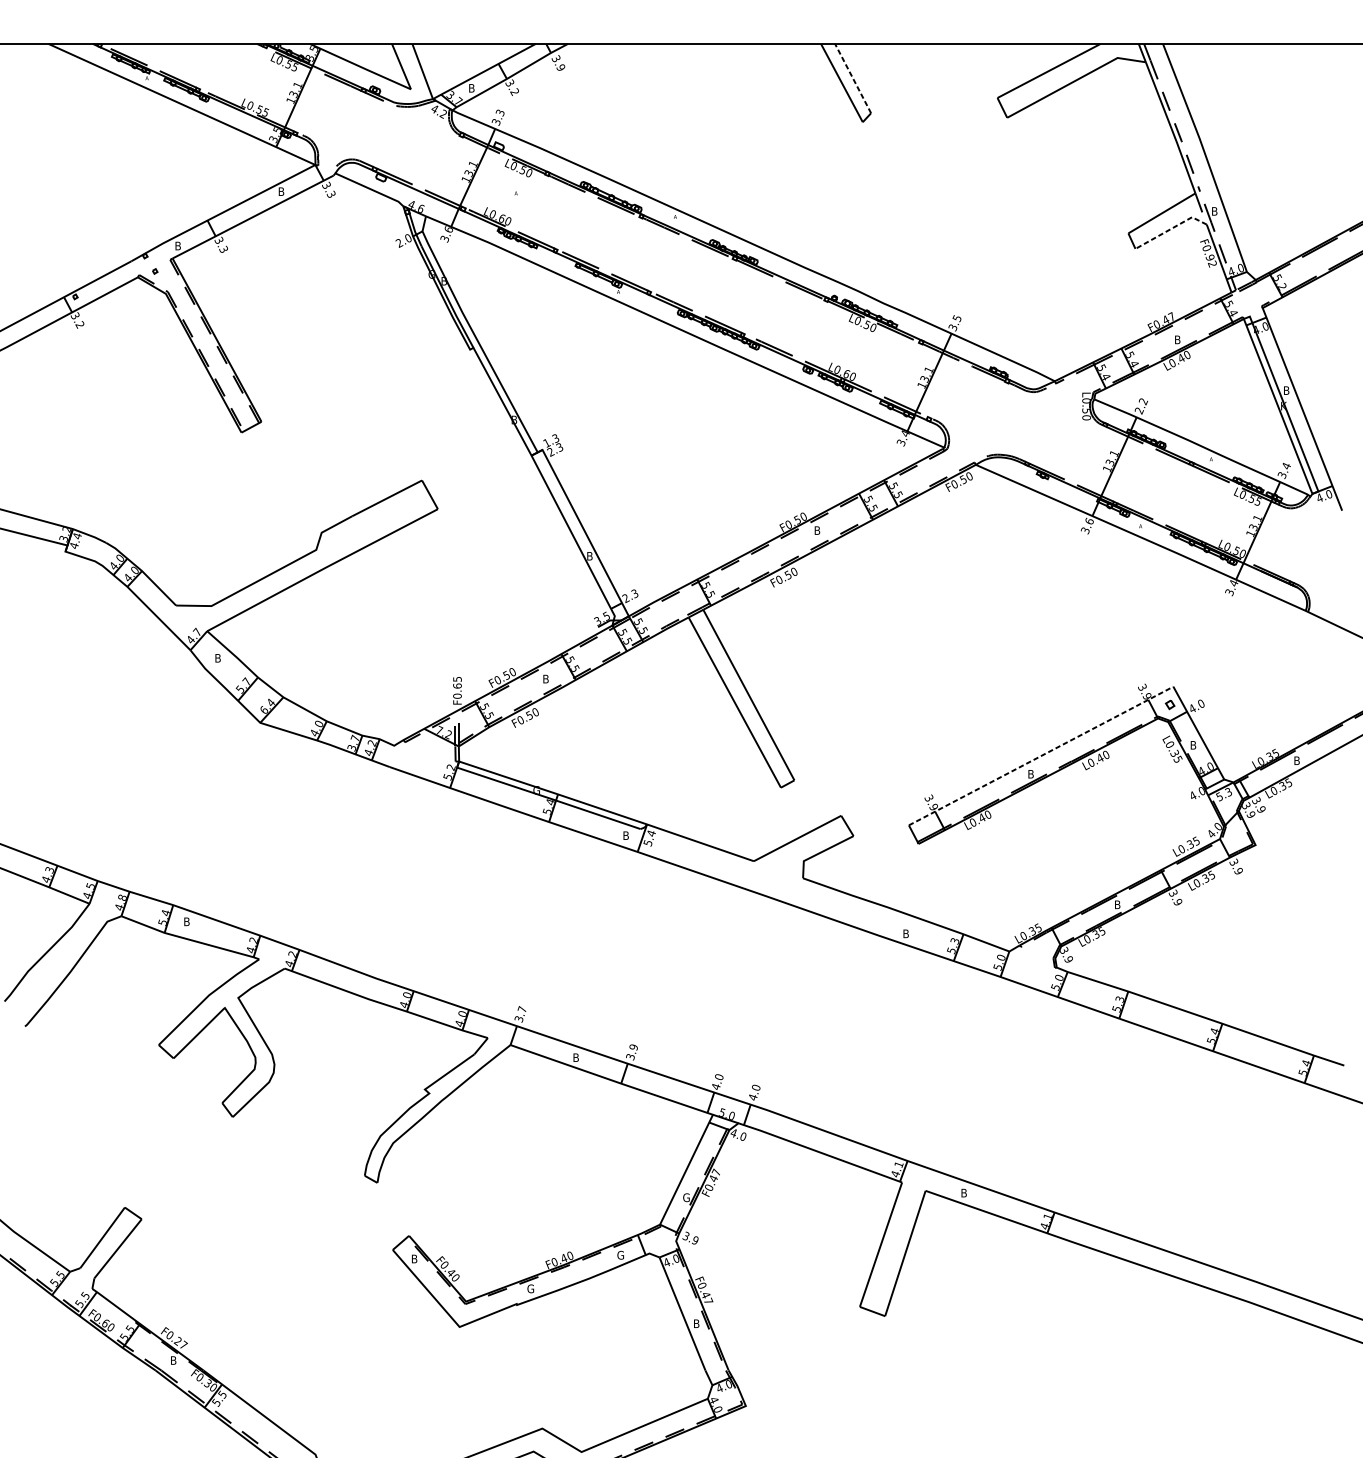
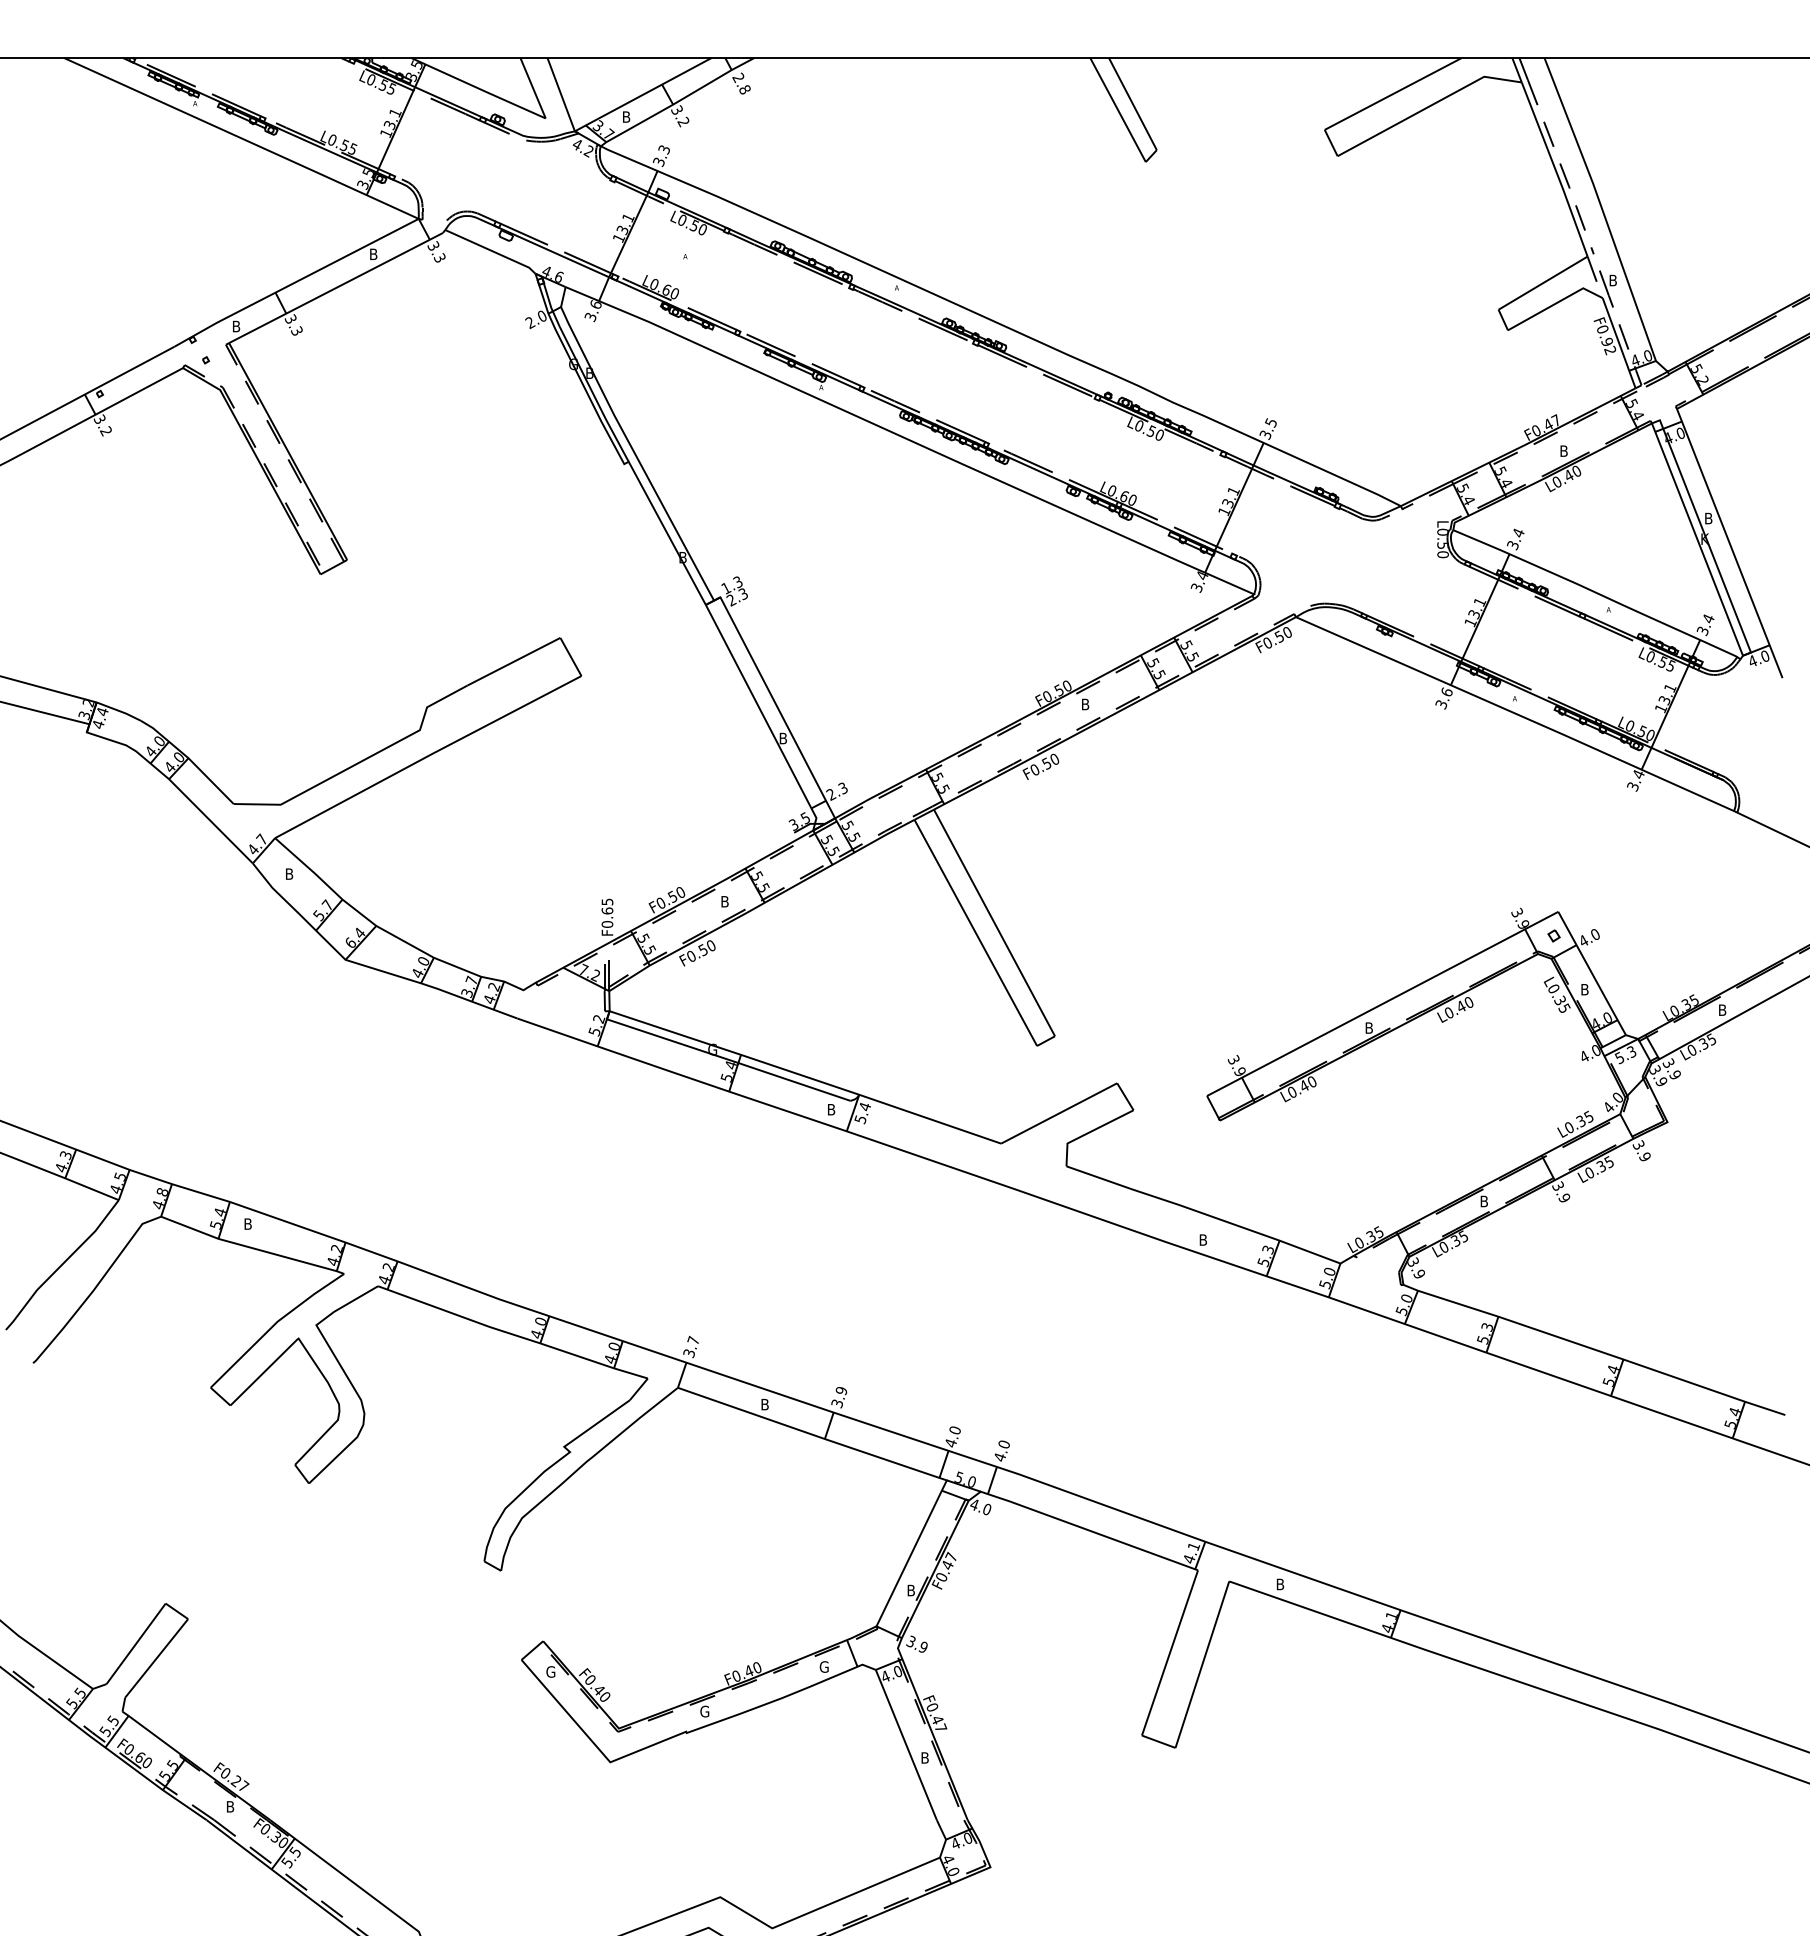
text: (558, 63) -> (741, 83), 3.9 -> 2.8
line: (852, 78) -> (1132, 104), dashed -> solid
line: (1171, 228) -> (1555, 303), dashed -> solid
text: (1141, 406) -> (1515, 539), 2.2 -> 3.4
line: (1041, 756) -> (1382, 1004), dashed -> solid
text: (686, 1197) -> (911, 1590), G -> B
text: (414, 1258) -> (550, 1671), B -> G

